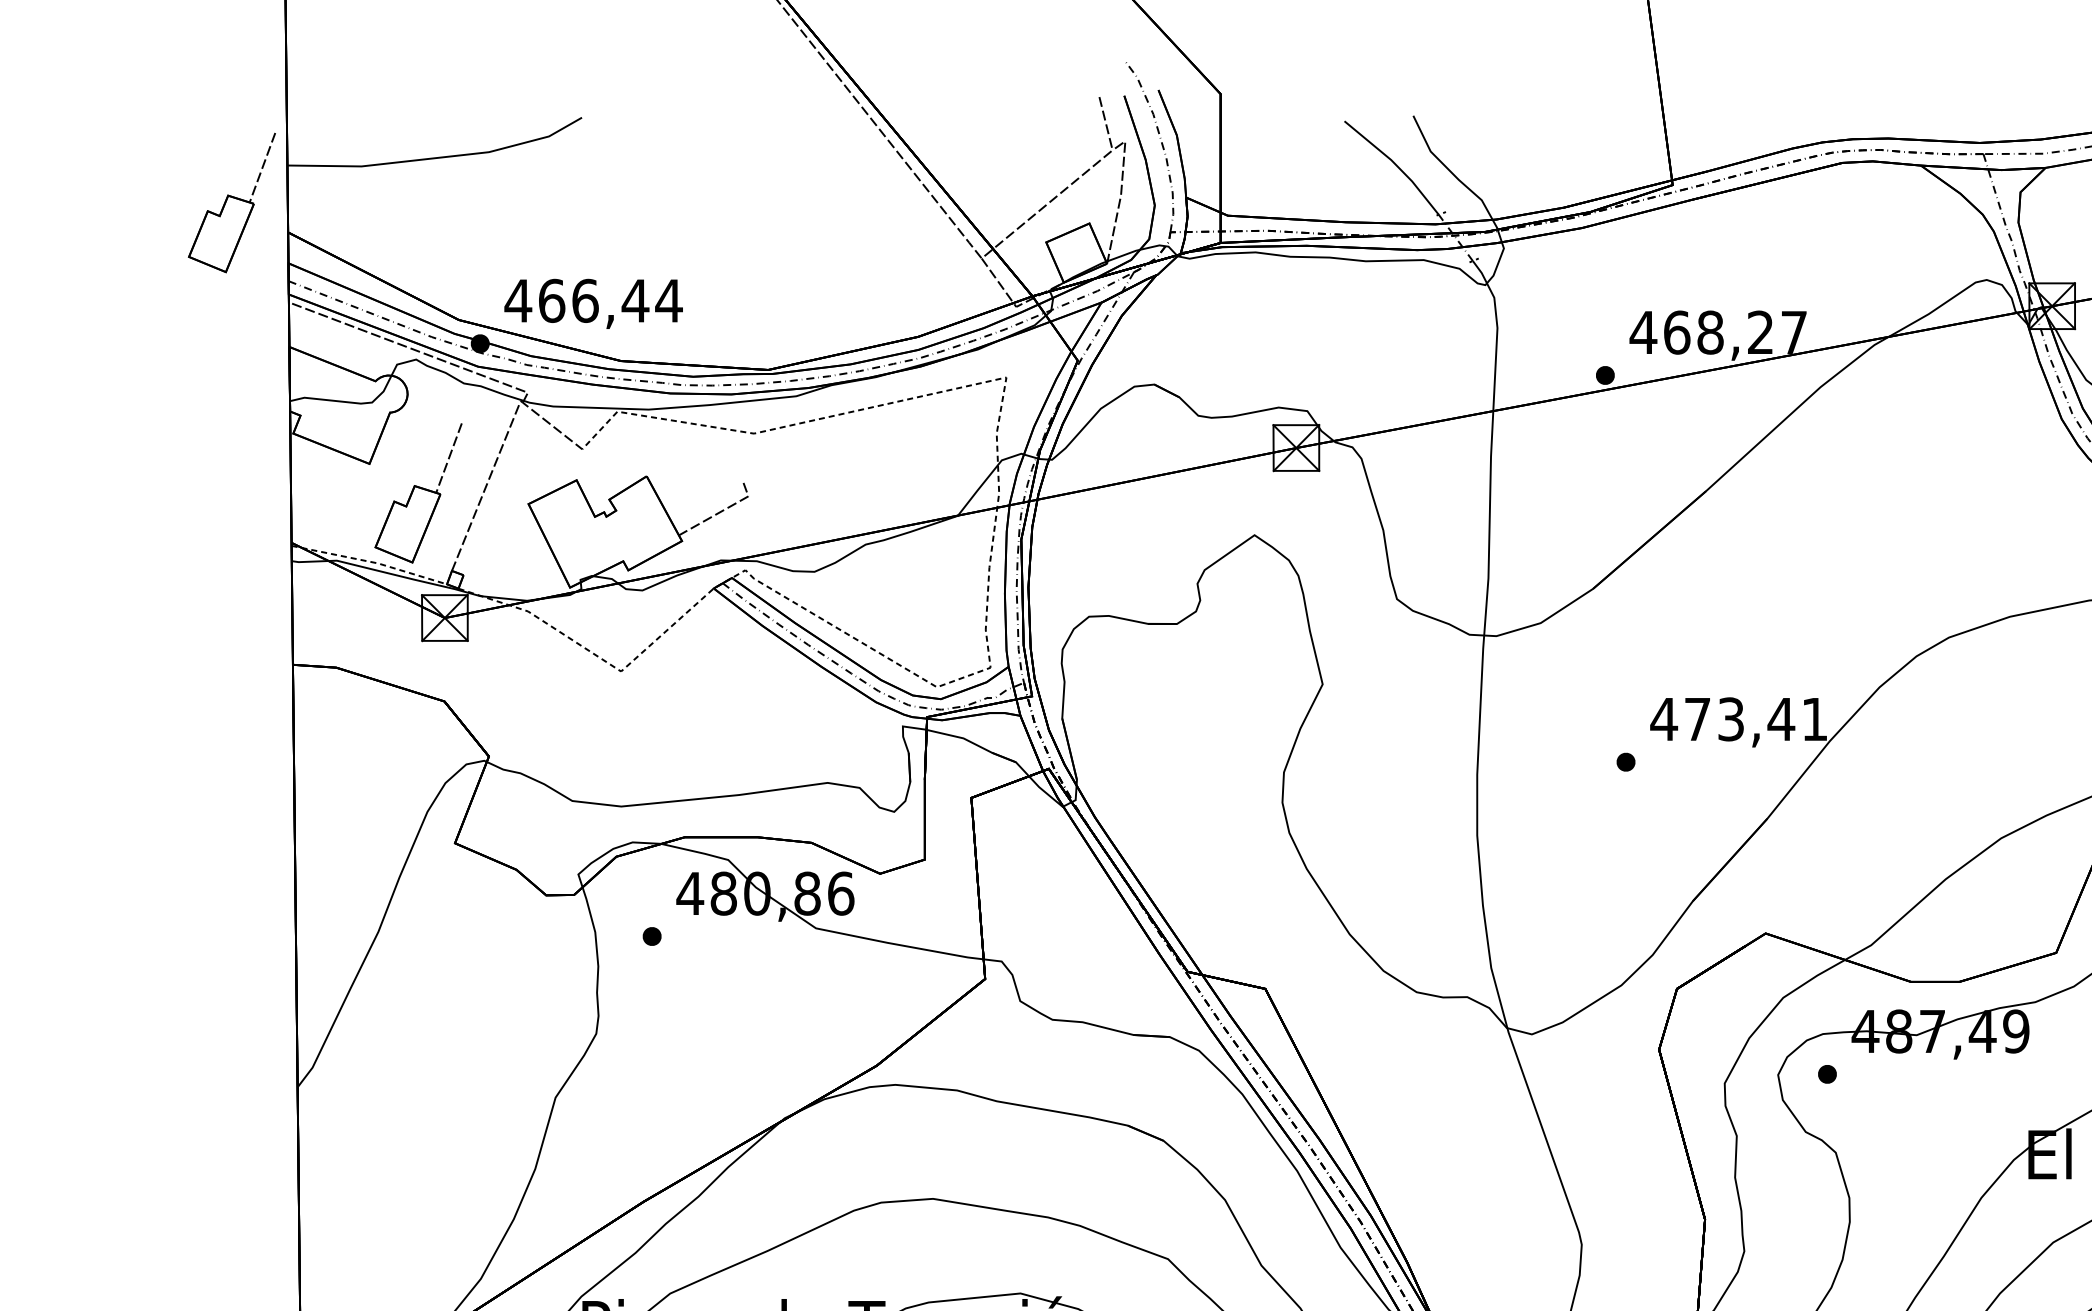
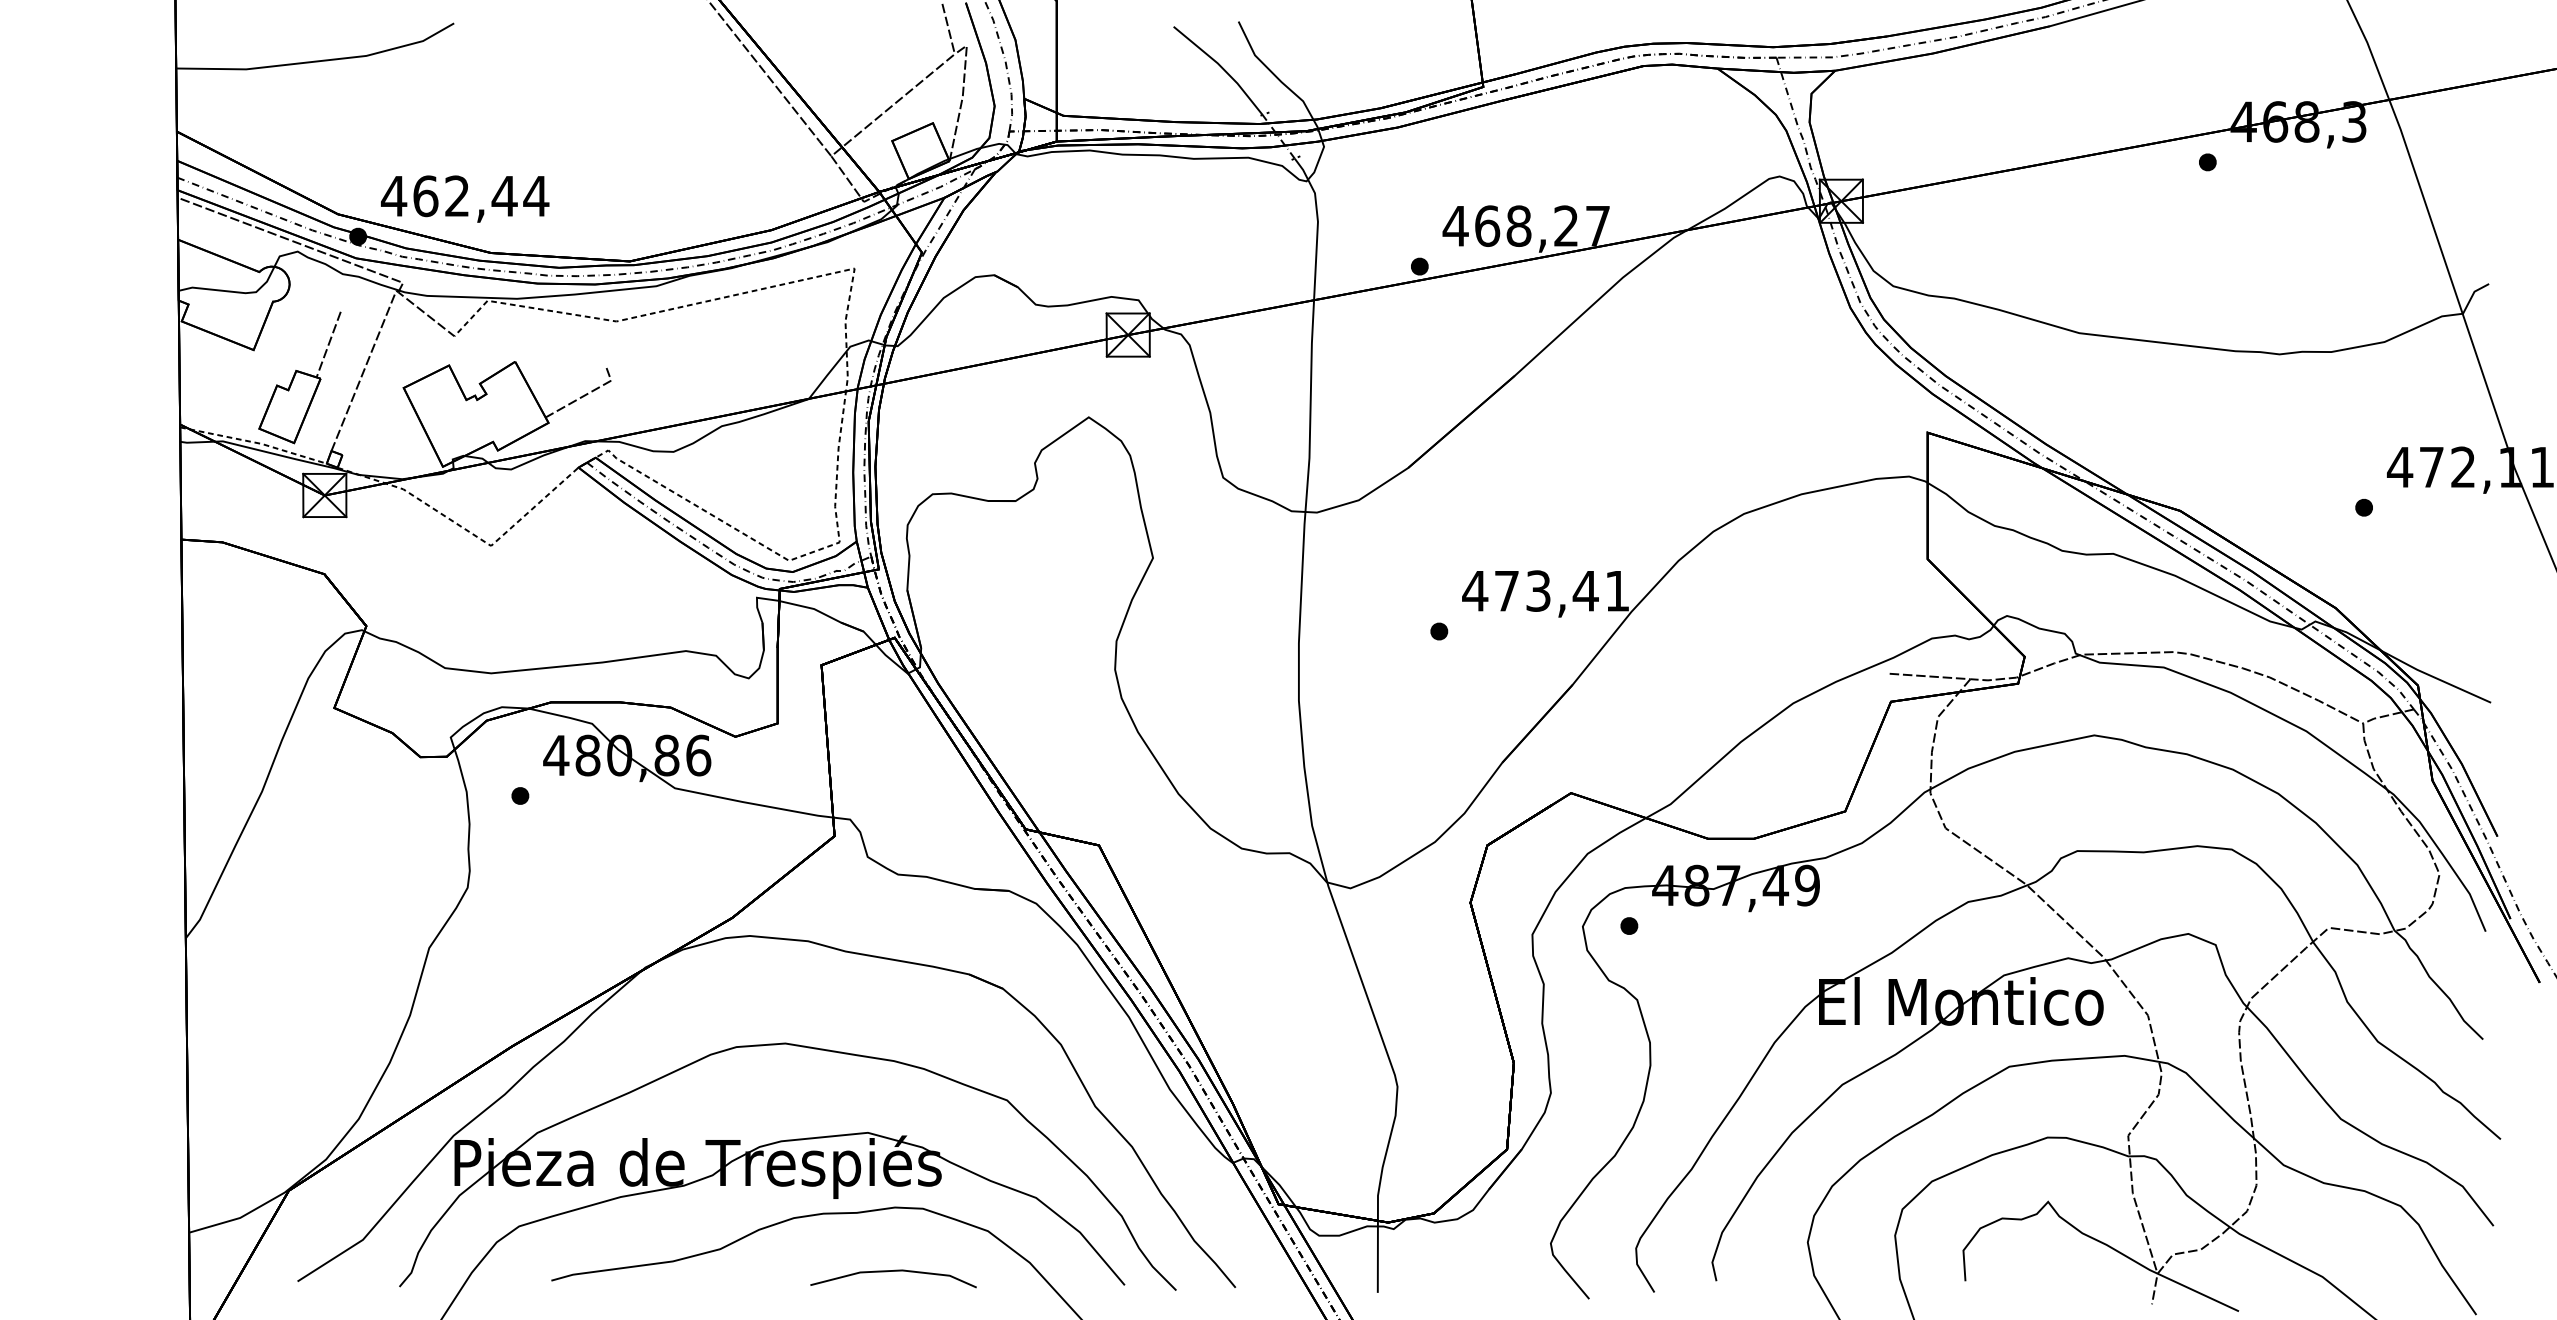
part: (231, 202) -> (123, 103), removed
text: (585, 301) -> (457, 196), 466,44 -> 462,44

